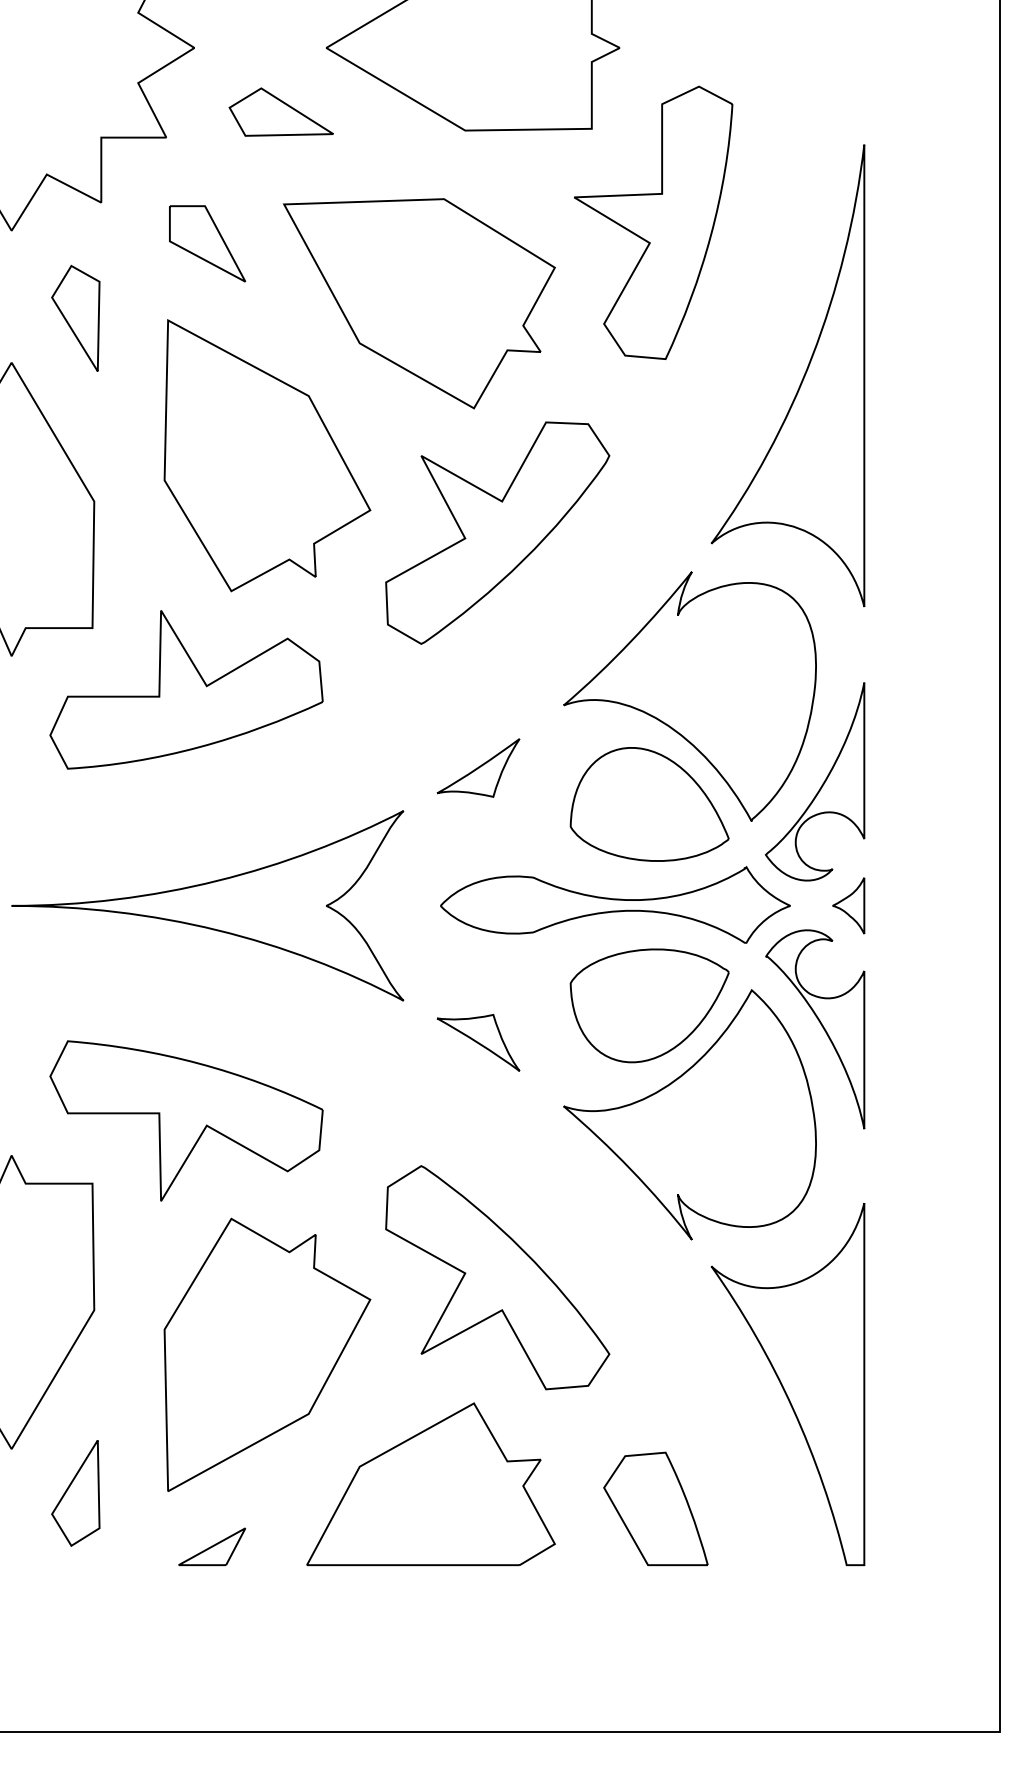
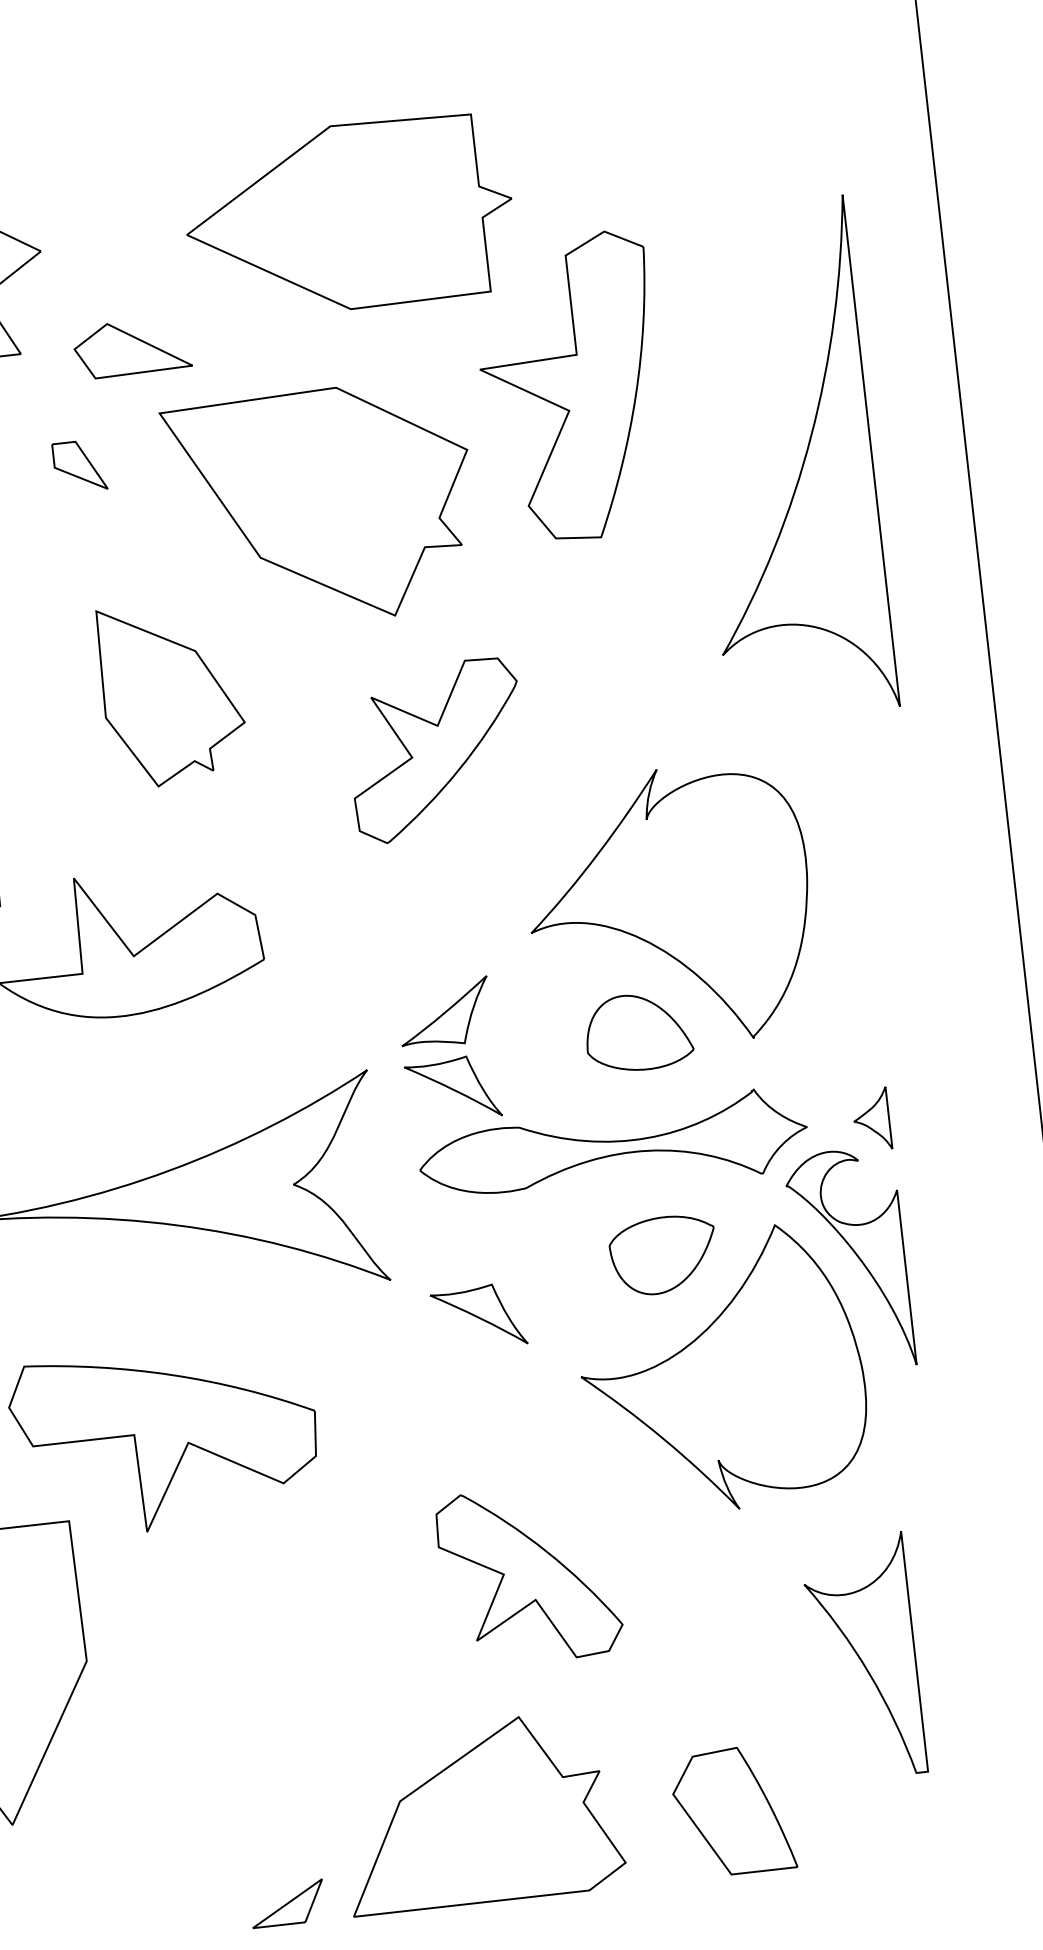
part: (280, 111) -> (131, 347), moved
part: (207, 243) -> (79, 466), size x0.6
part: (800, 382) -> (801, 465), moved
part: (267, 455) -> (172, 693), size x0.6
part: (497, 532) -> (436, 750), size x0.7
part: (820, 786) -> (825, 991), removed
part: (649, 804) -> (638, 1032), size x0.6
part: (478, 836) -> (453, 1088), added
part: (649, 1005) -> (663, 1254), size x0.6
part: (497, 1277) -> (529, 1574), size x0.7
part: (267, 1354) -> (284, 1688), removed
part: (787, 1384) -> (863, 1657), size x0.6
part: (75, 1493) -> (88, 1866), removed
part: (212, 1546) -> (287, 1903), moved

